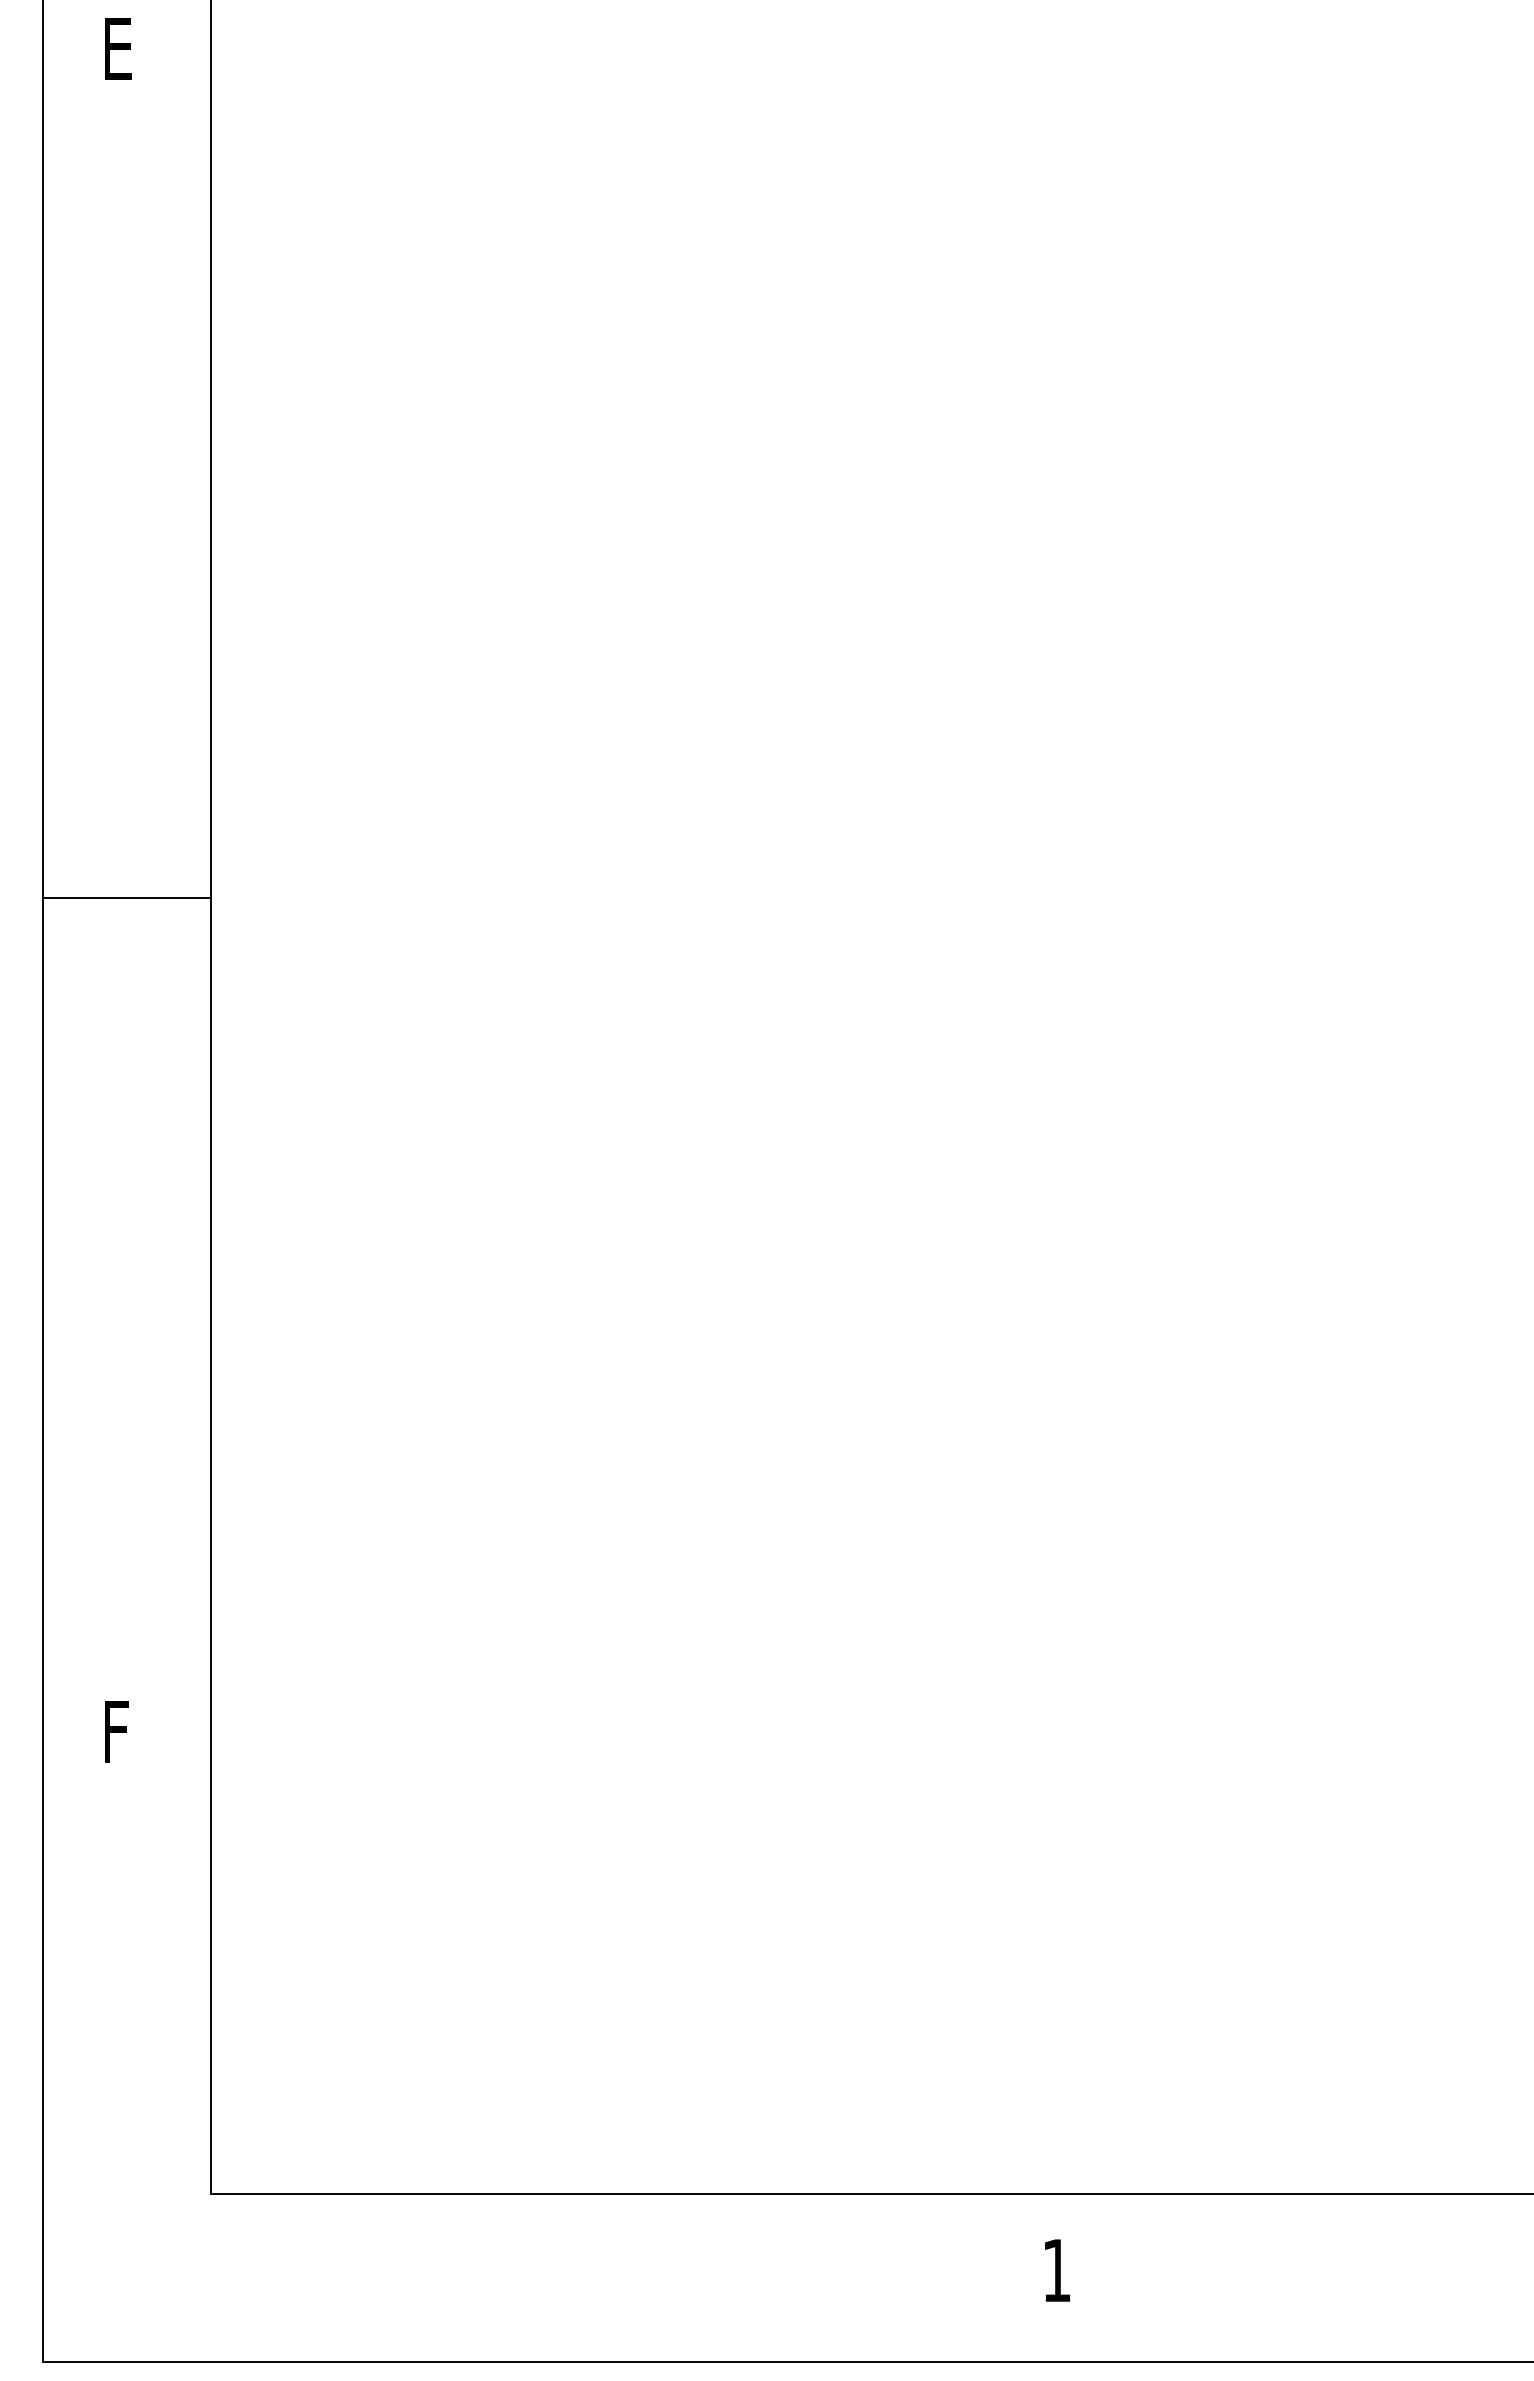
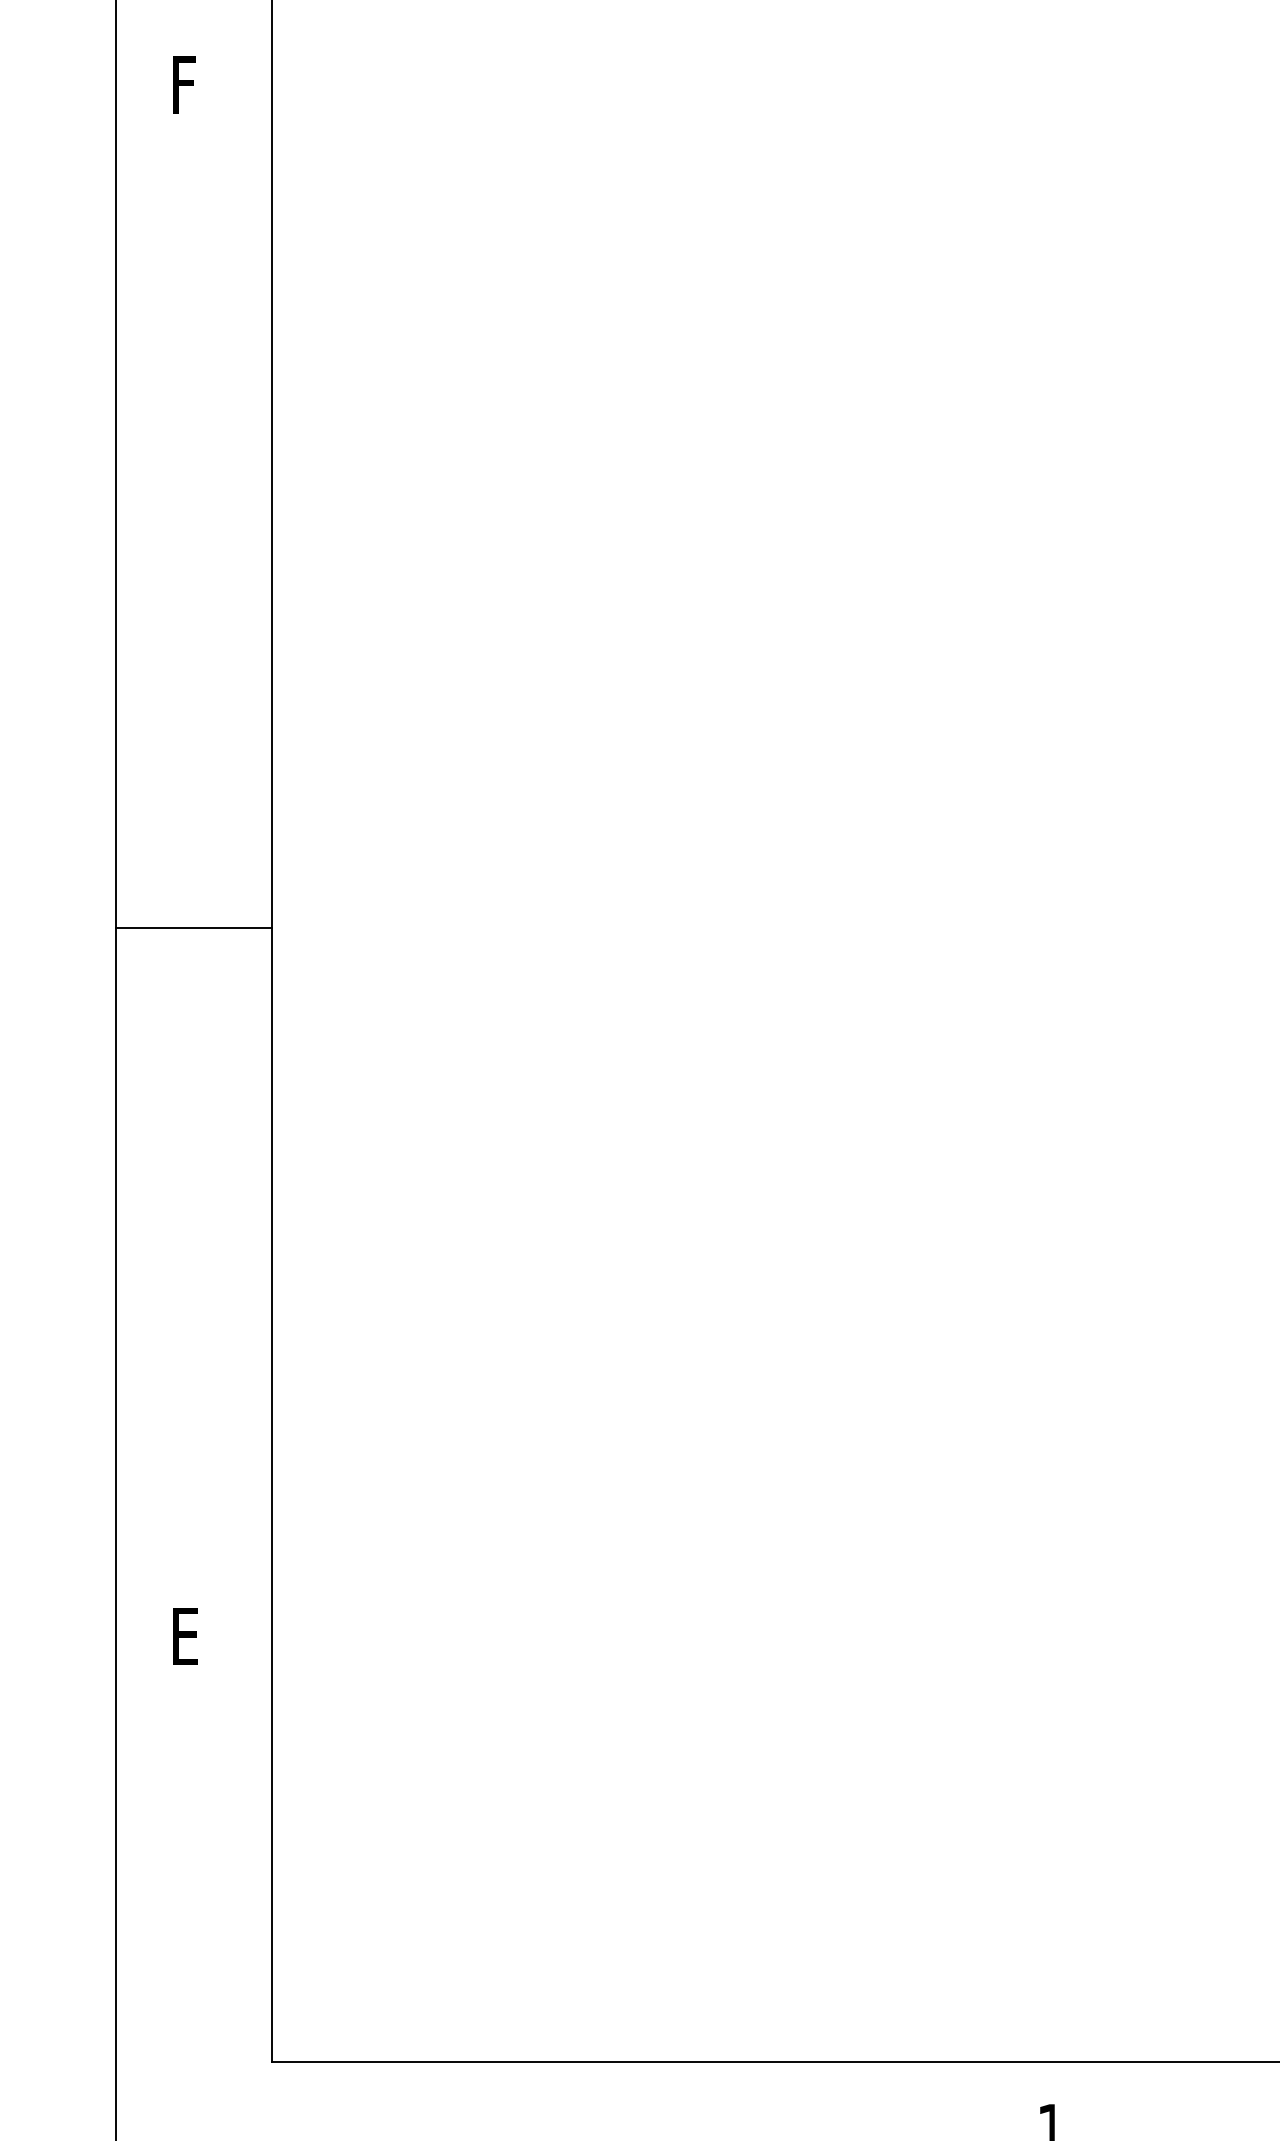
text: (120, 48) -> (187, 84), E -> F
line: (126, 897) -> (193, 927), moved
text: (120, 1731) -> (187, 1636), F -> E

